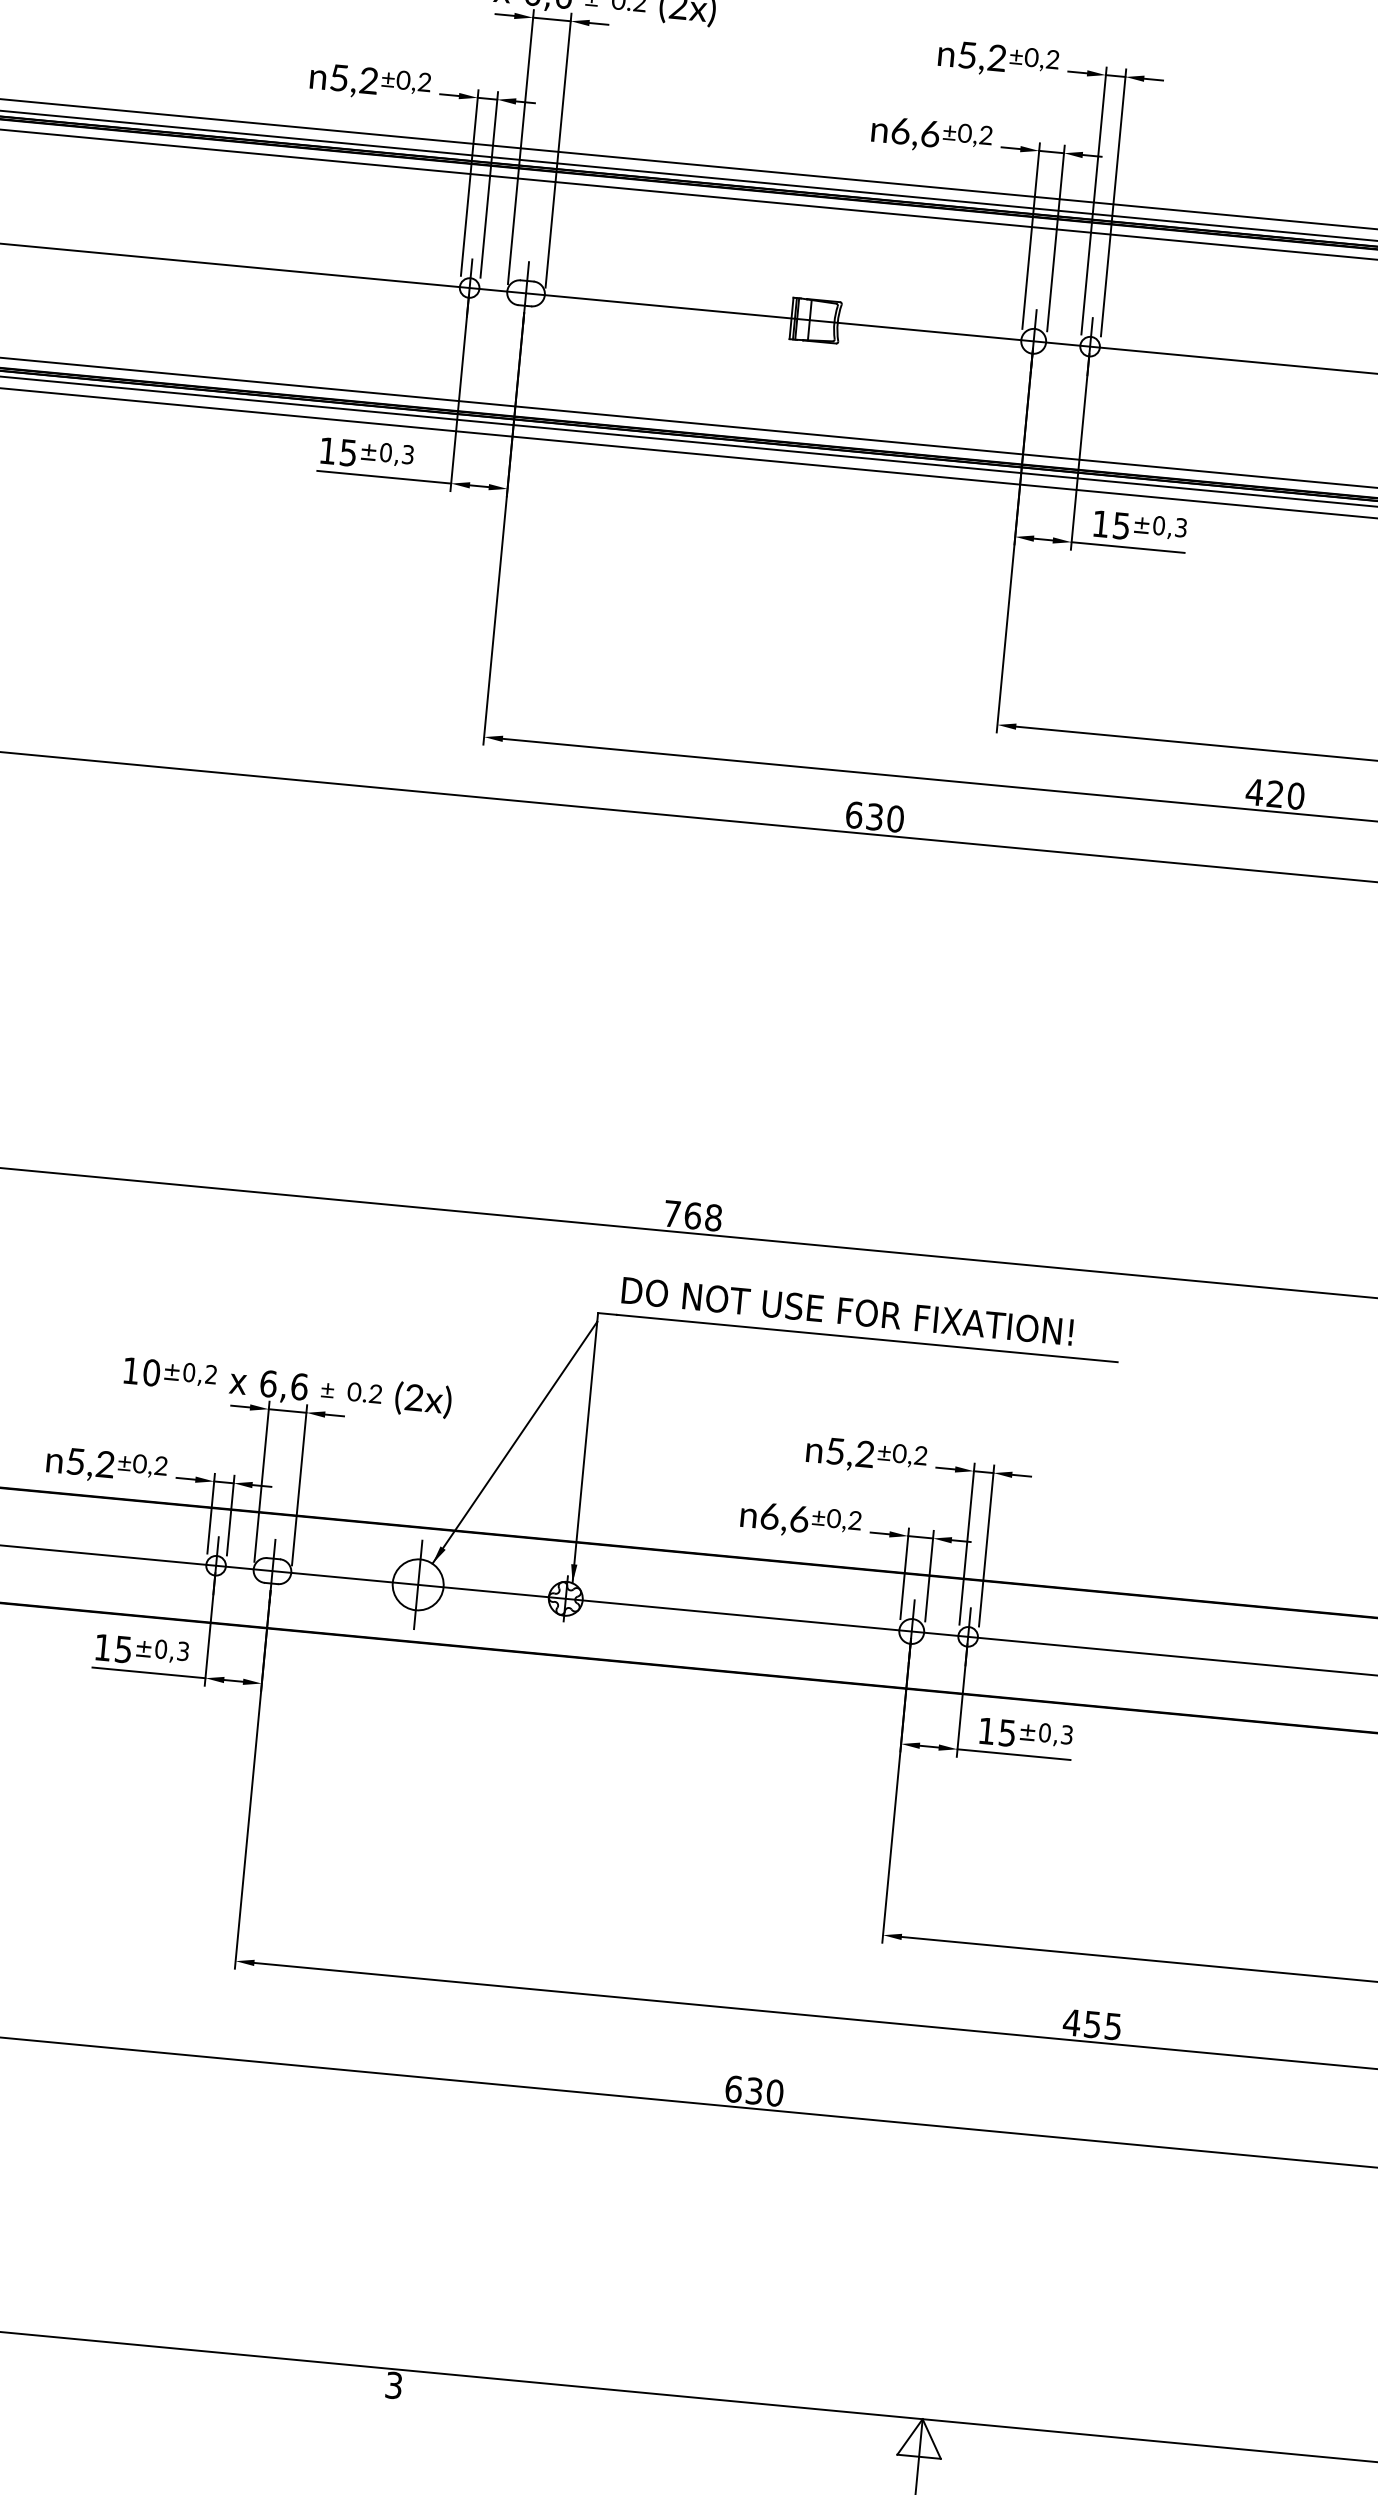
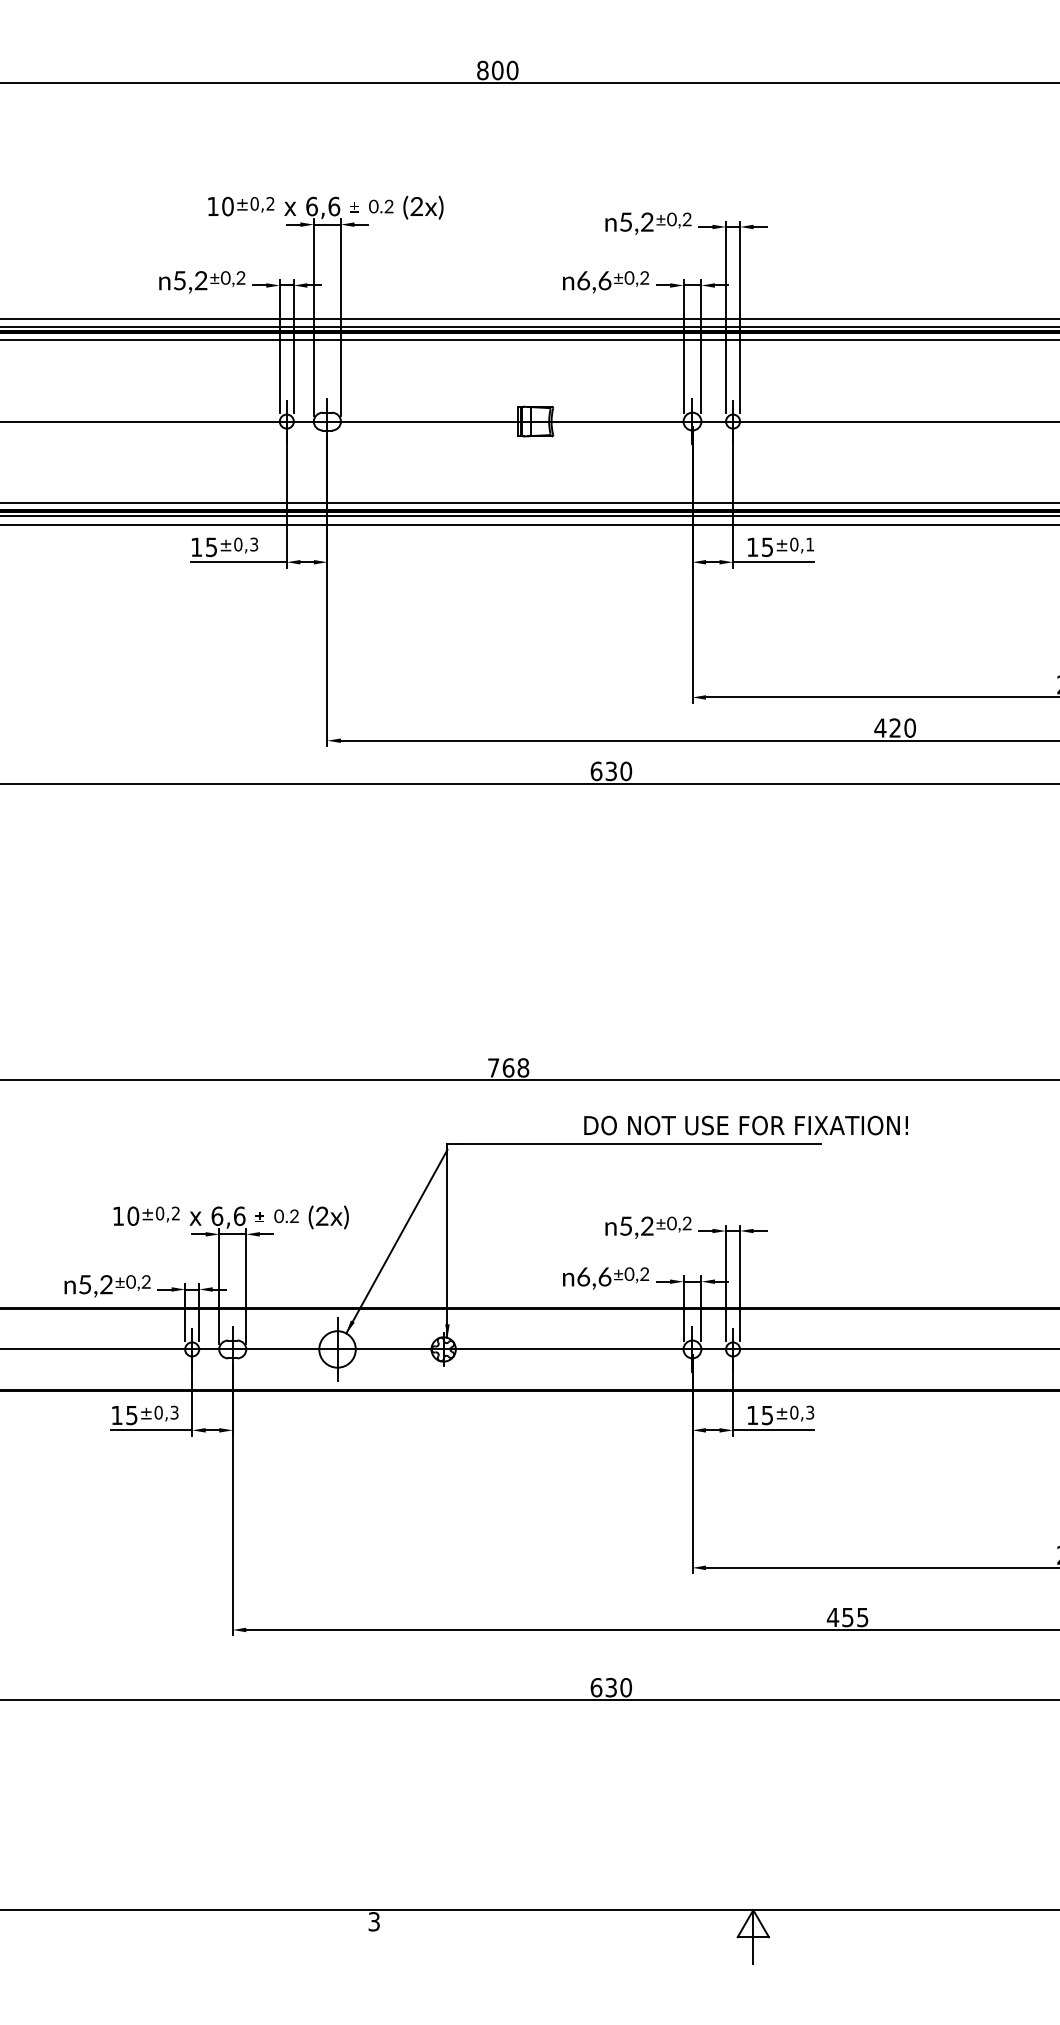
text: (1181, 527) -> (810, 544), ±0,3 -> ±0,1
text: (846, 1311) -> (745, 1125), moved

